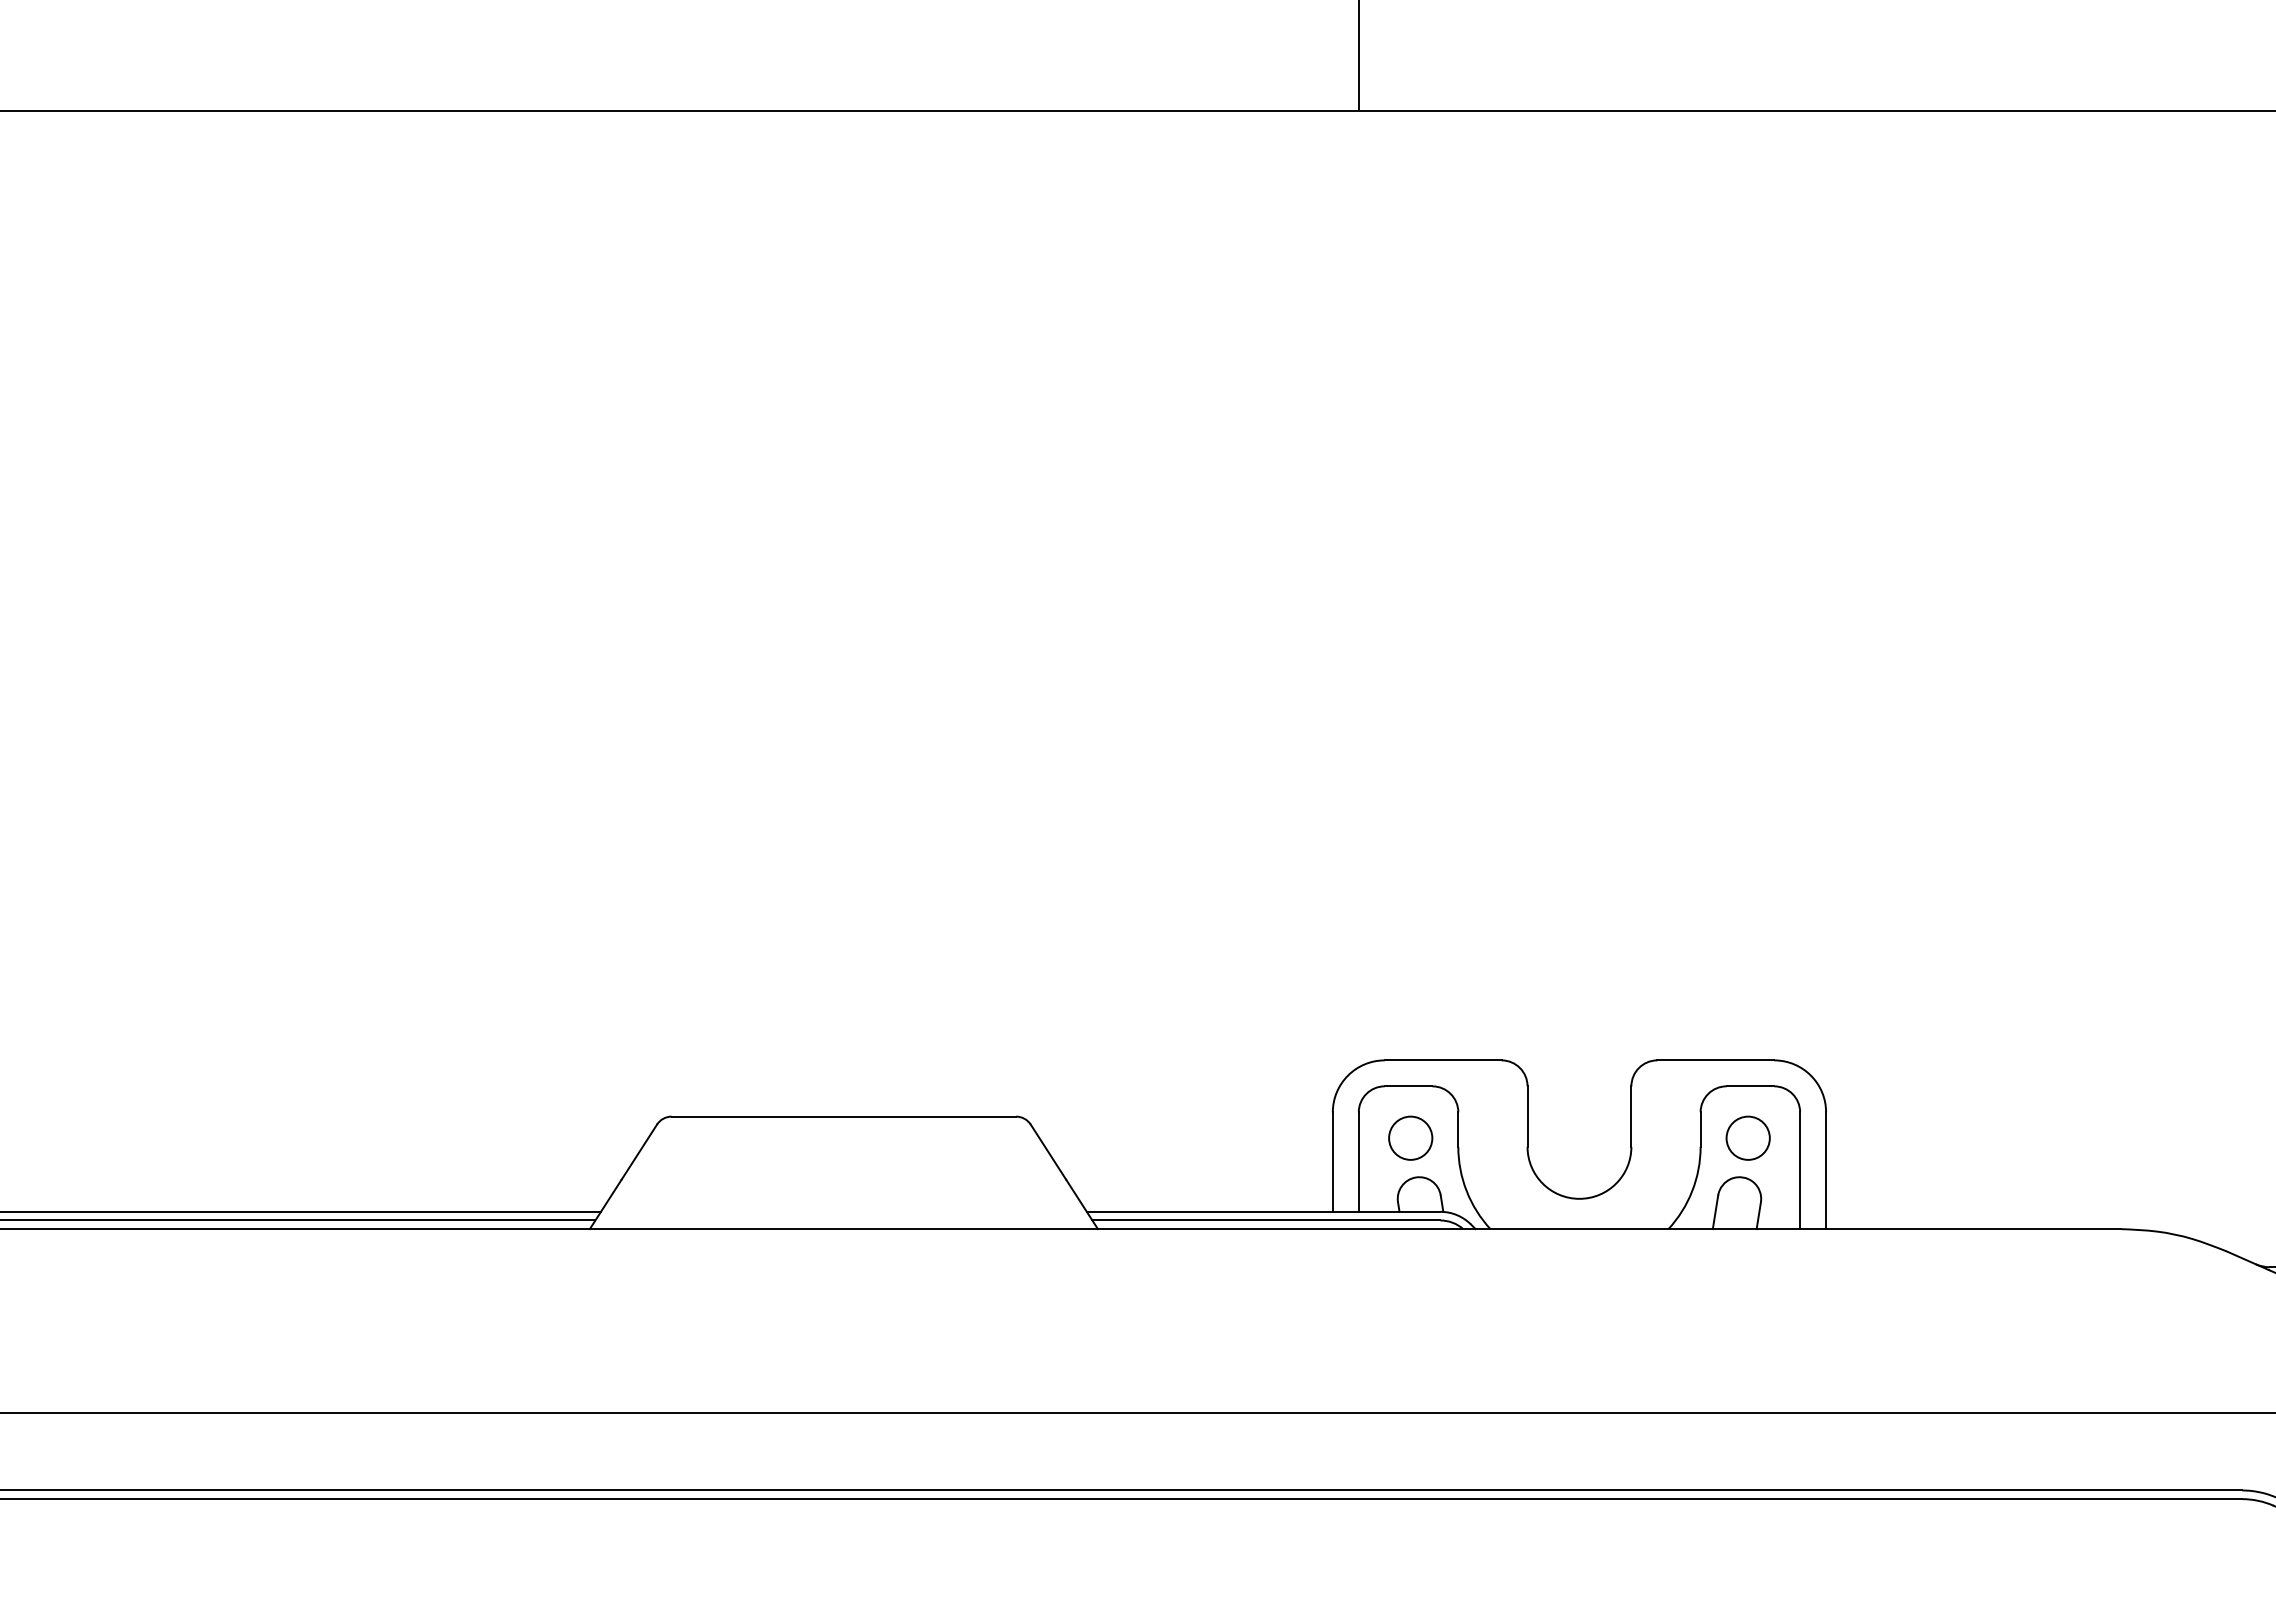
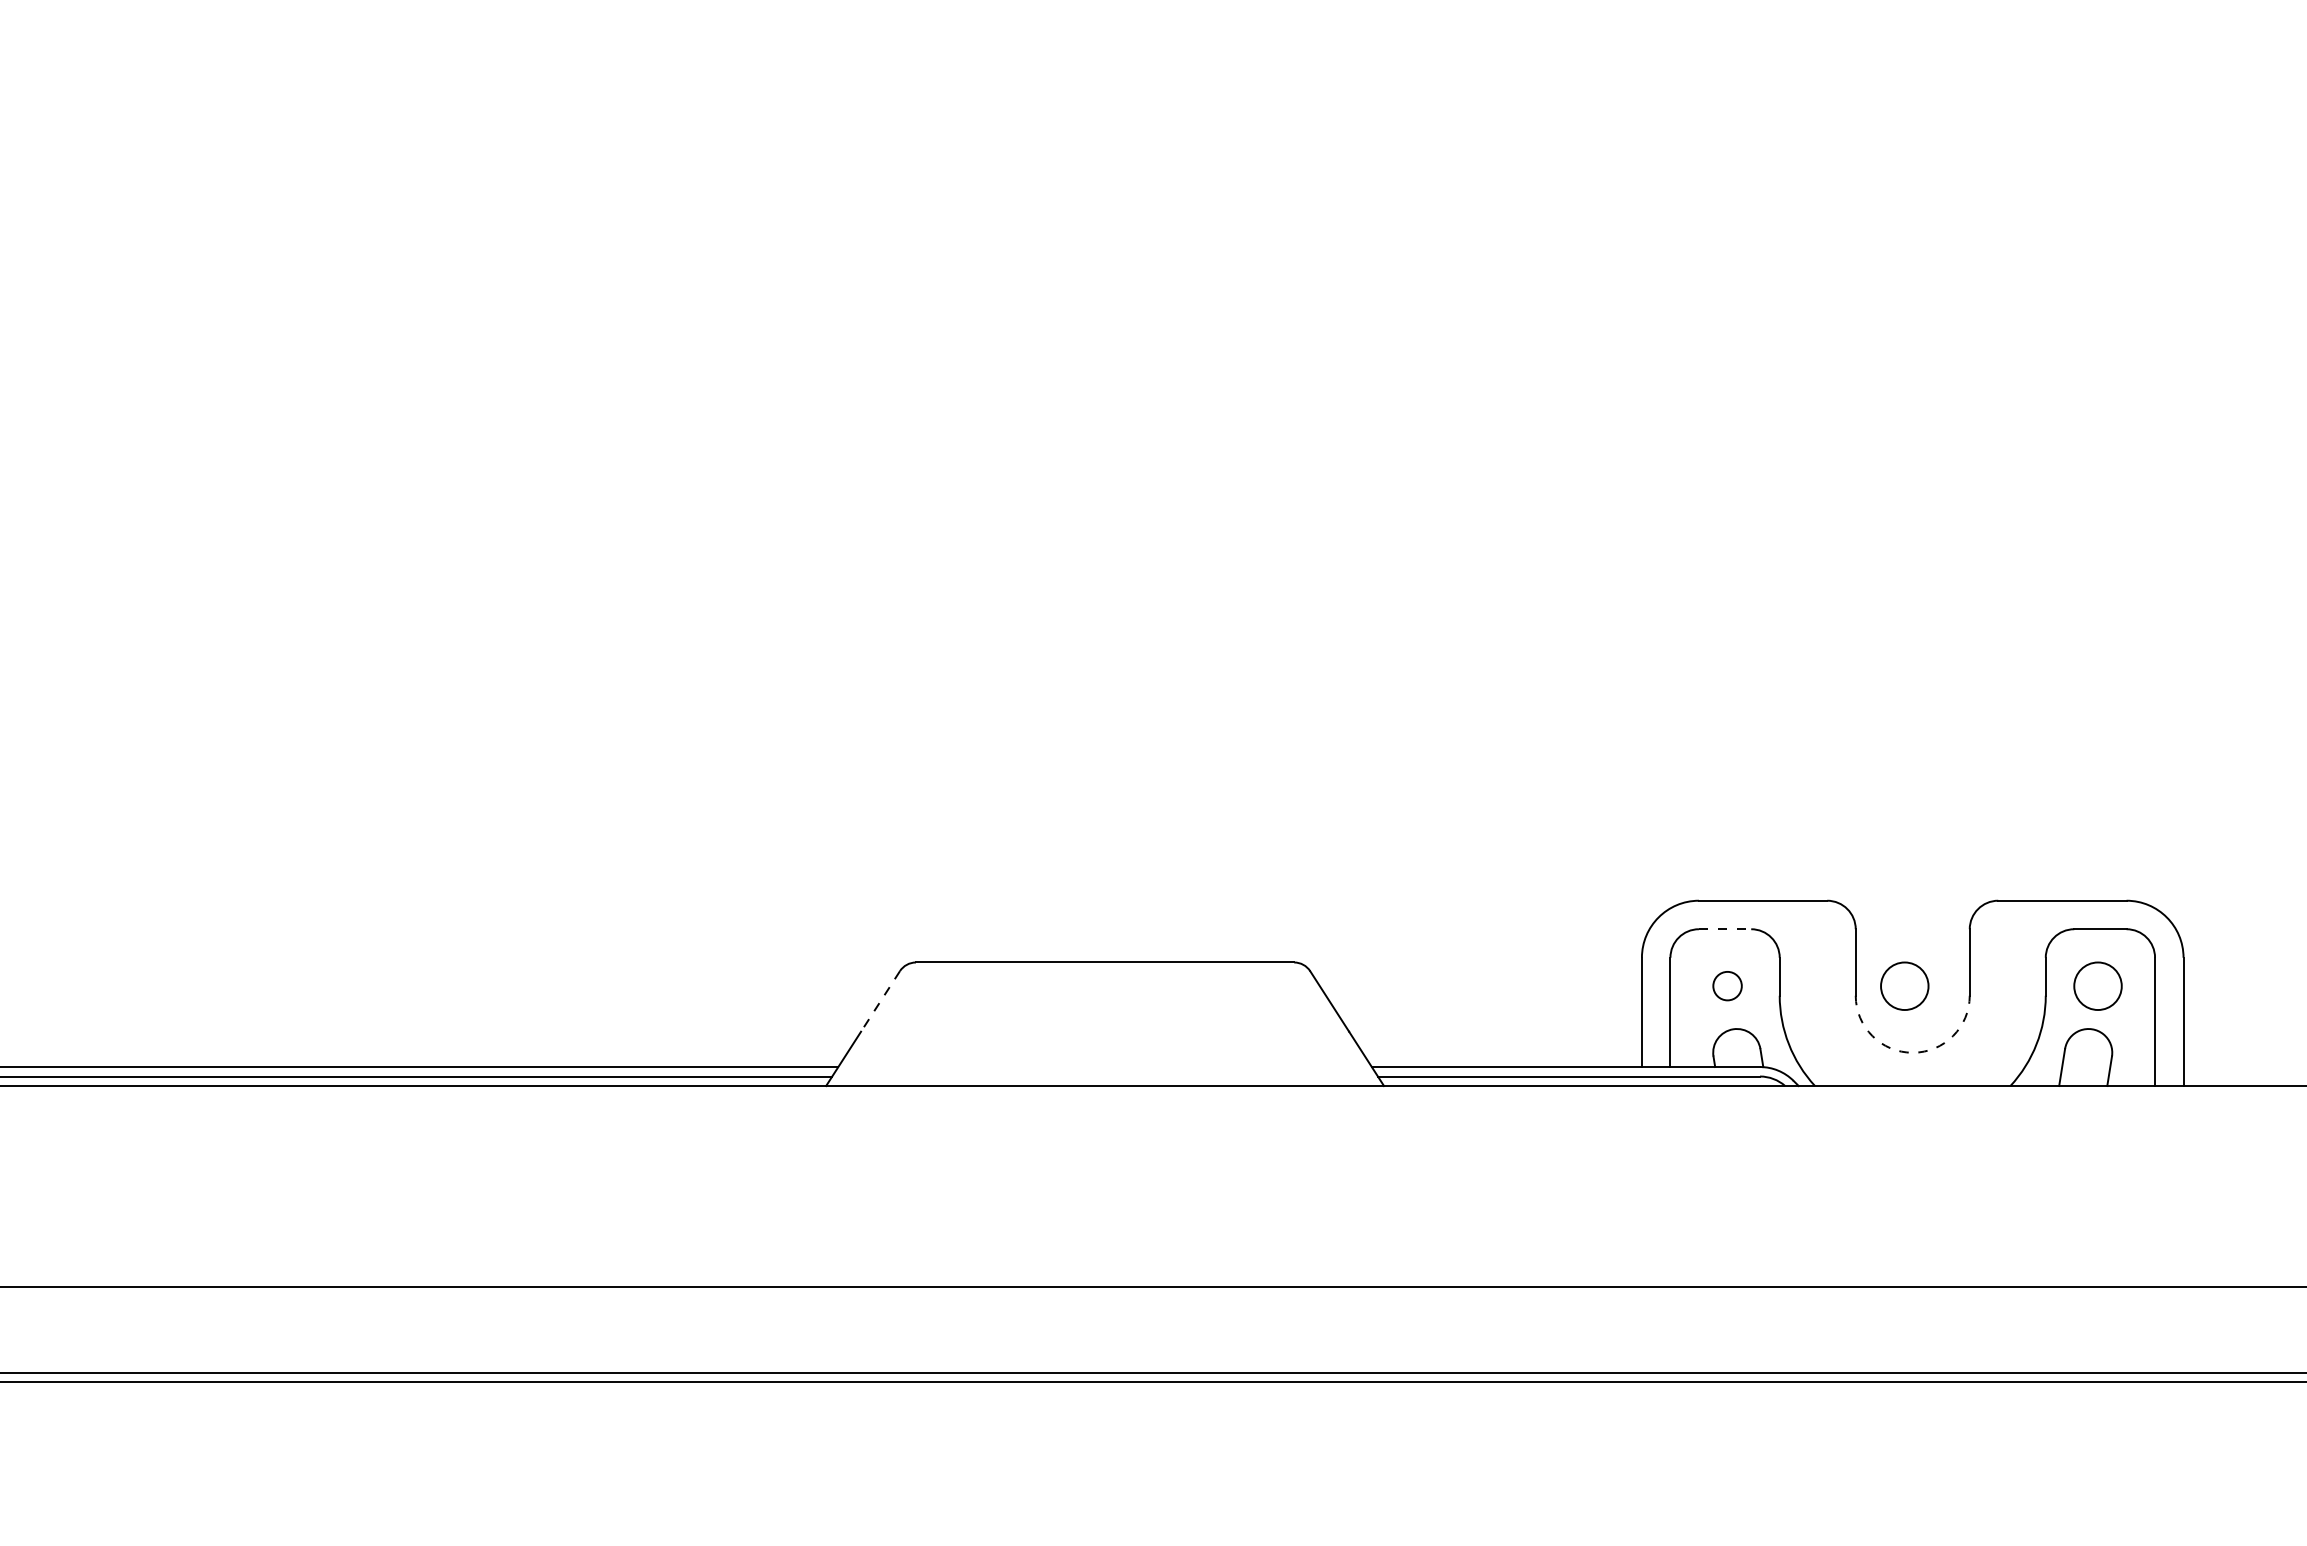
line: (1408, 1086) -> (1725, 929), solid -> dashed
circle: (1410, 1137) -> (1727, 985), size x0.6
circle: (1571, 1137) -> (1903, 985), added
line: (639, 1152) -> (880, 1001), solid -> dashed
arc: (1579, 1198) -> (1912, 1052), solid -> dashed

